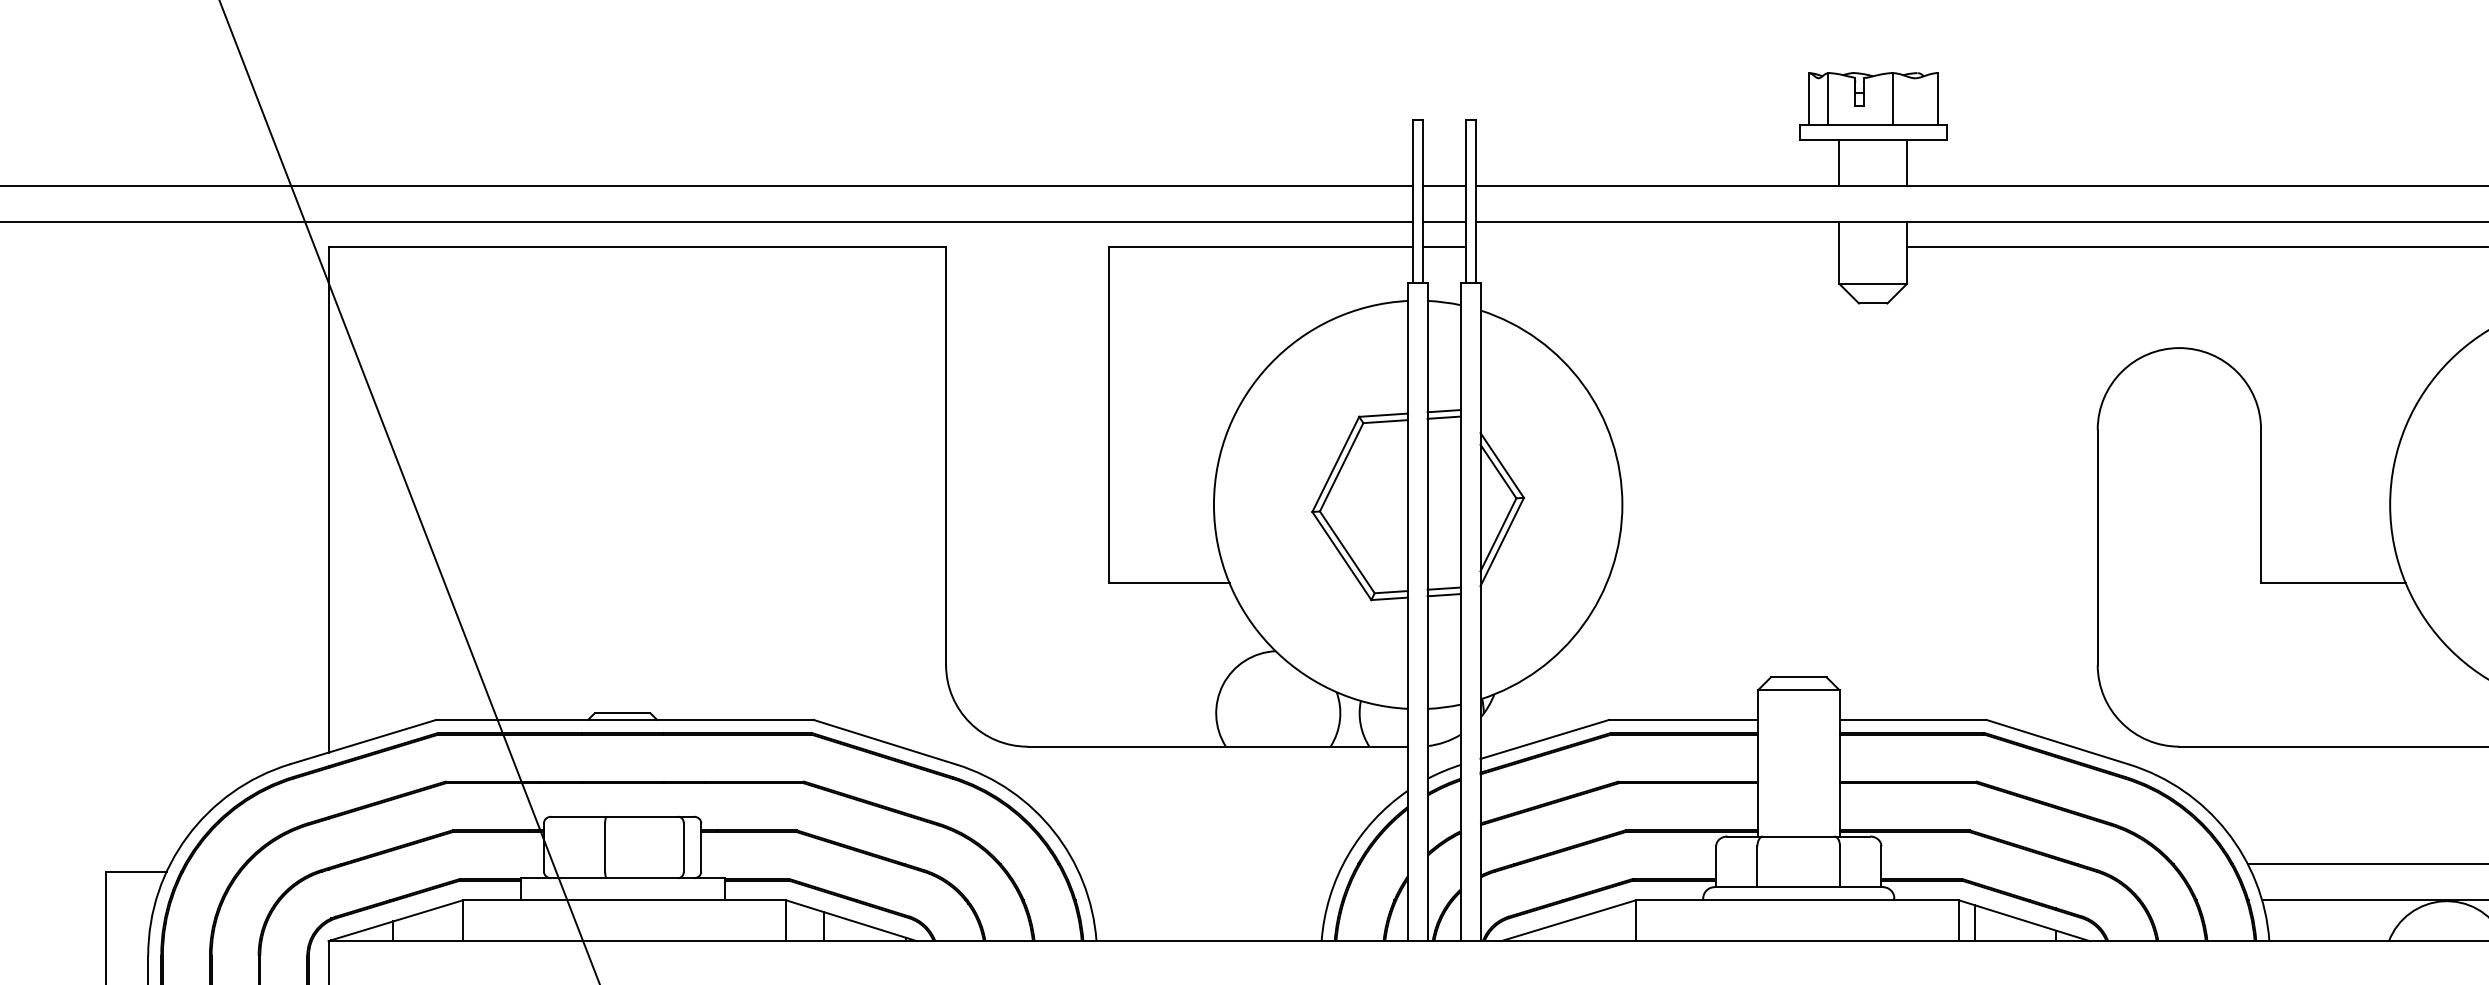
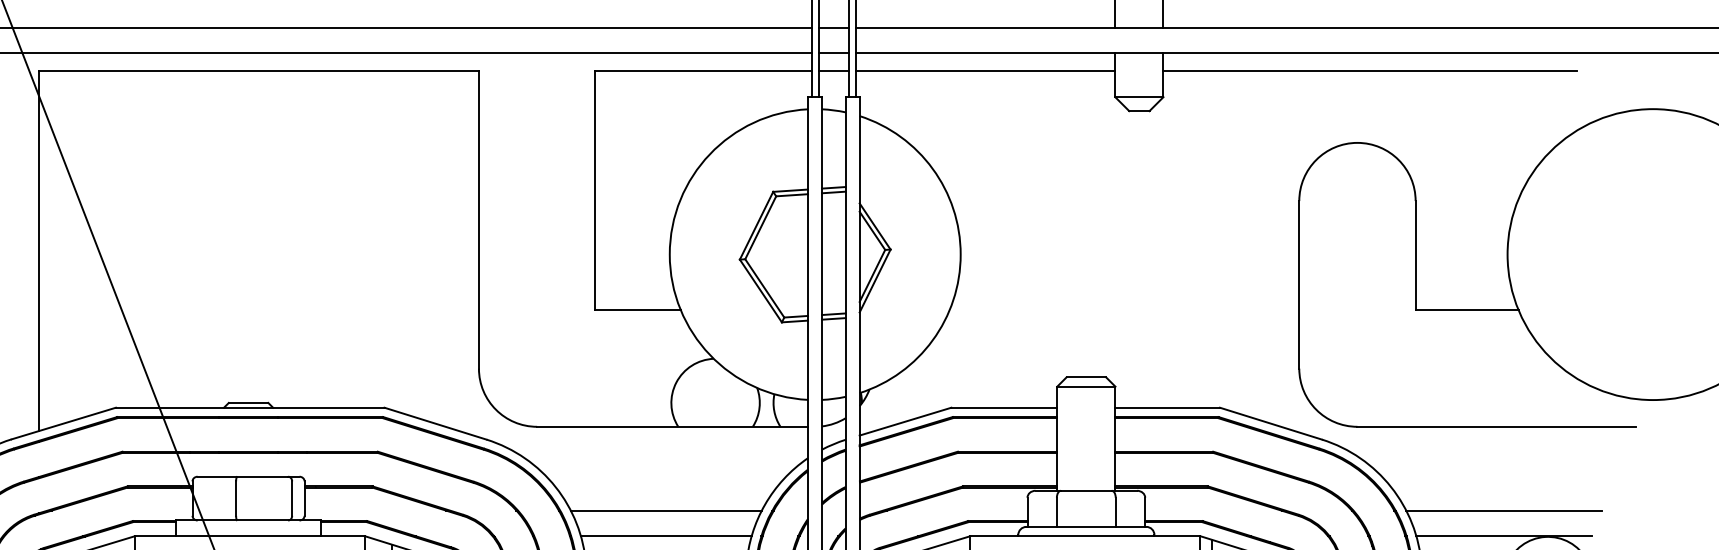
line: (1657, 246) -> (985, 70), added
line: (1208, 864) -> (665, 510), added
line: (1208, 900) -> (665, 536), added

